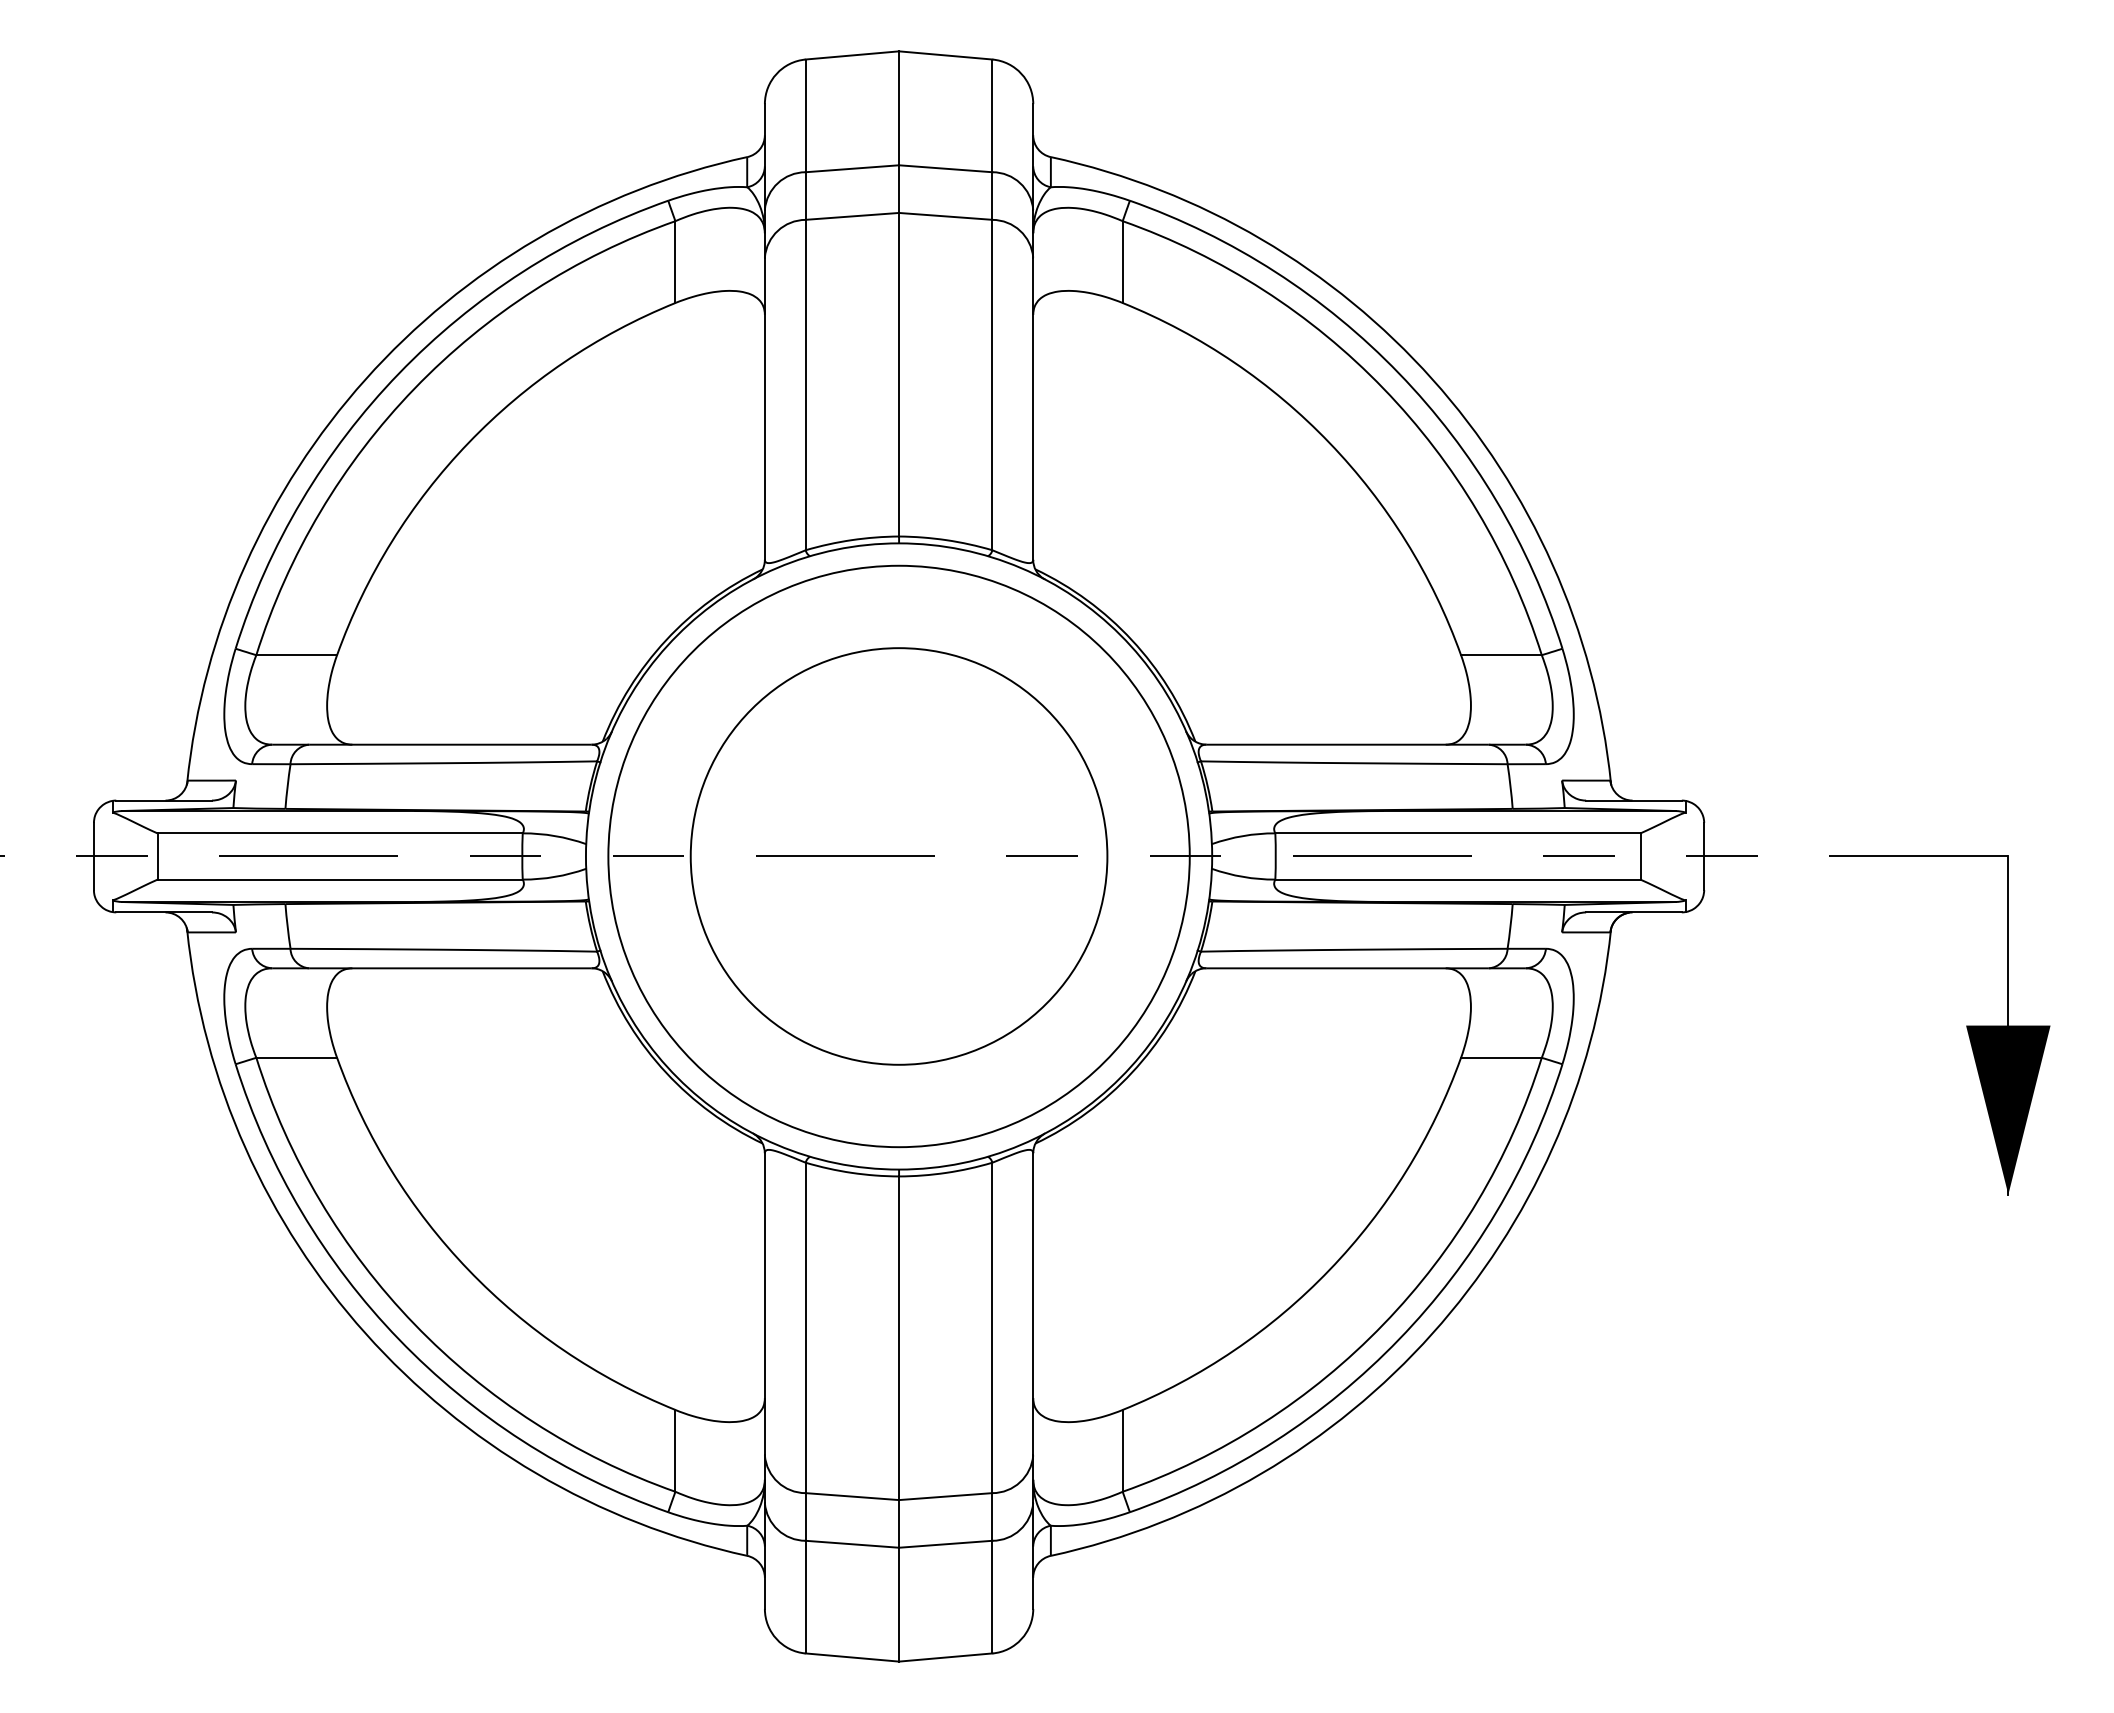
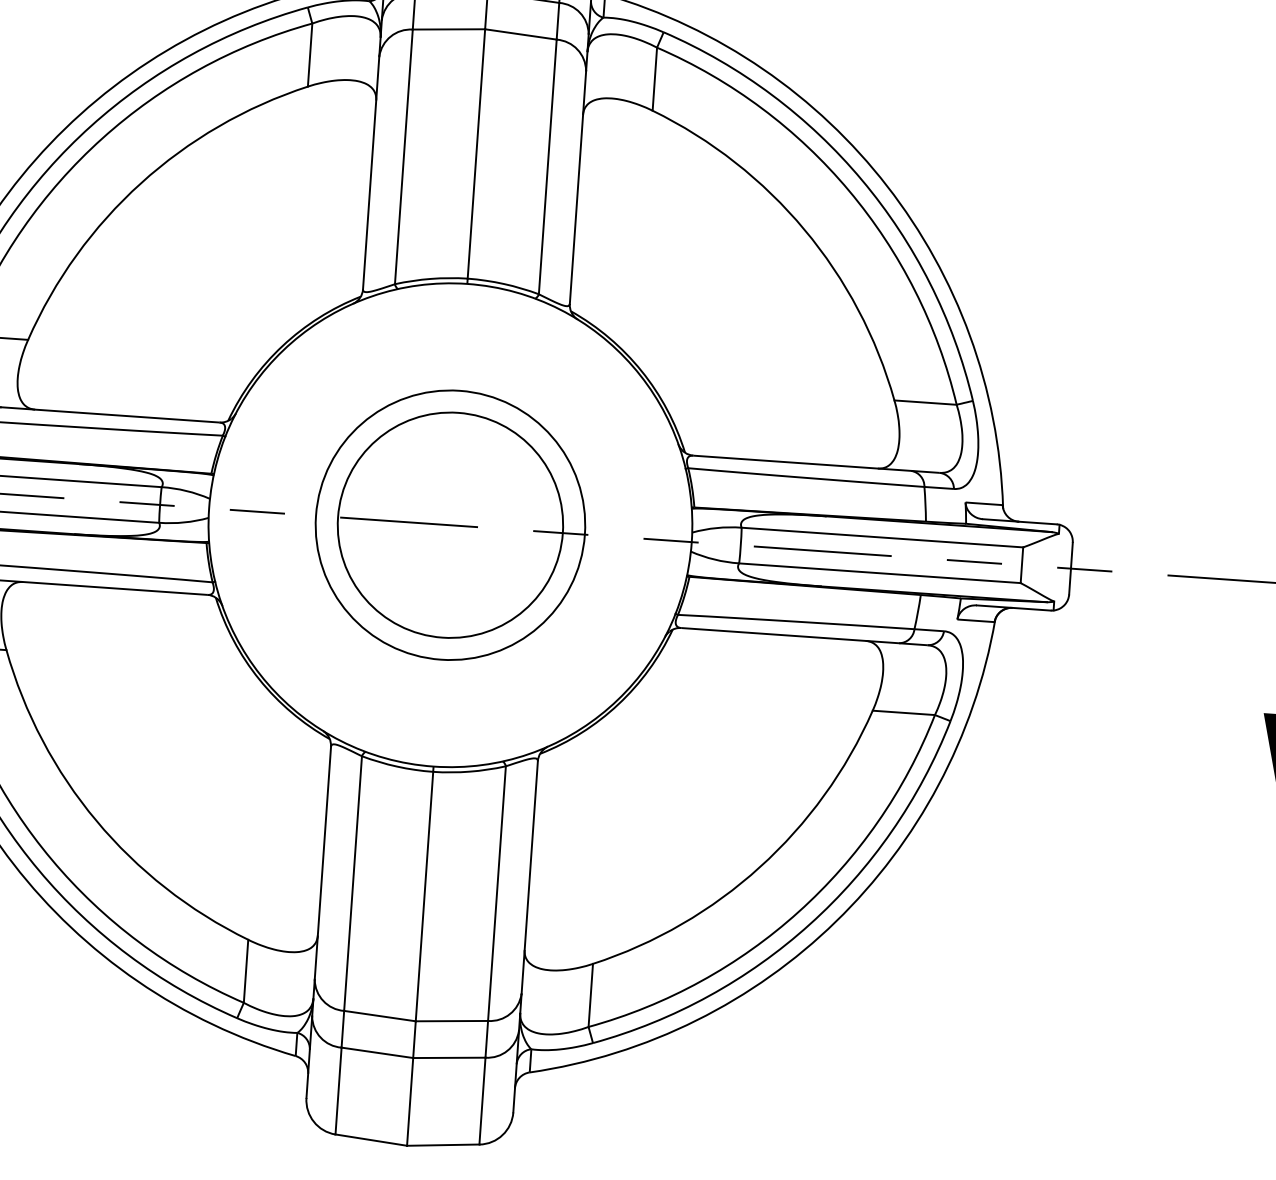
circle: (898, 856) -> (450, 525), size x0.6
circle: (898, 856) -> (450, 525), size x0.7

